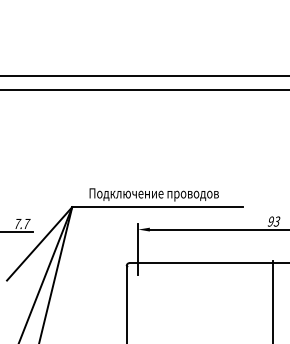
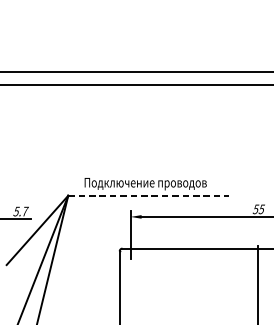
line: (157, 207) -> (148, 196), solid -> dashed
text: (273, 221) -> (258, 209), 93 -> 55
text: (17, 224) -> (16, 212), 7.7 -> 5.7

